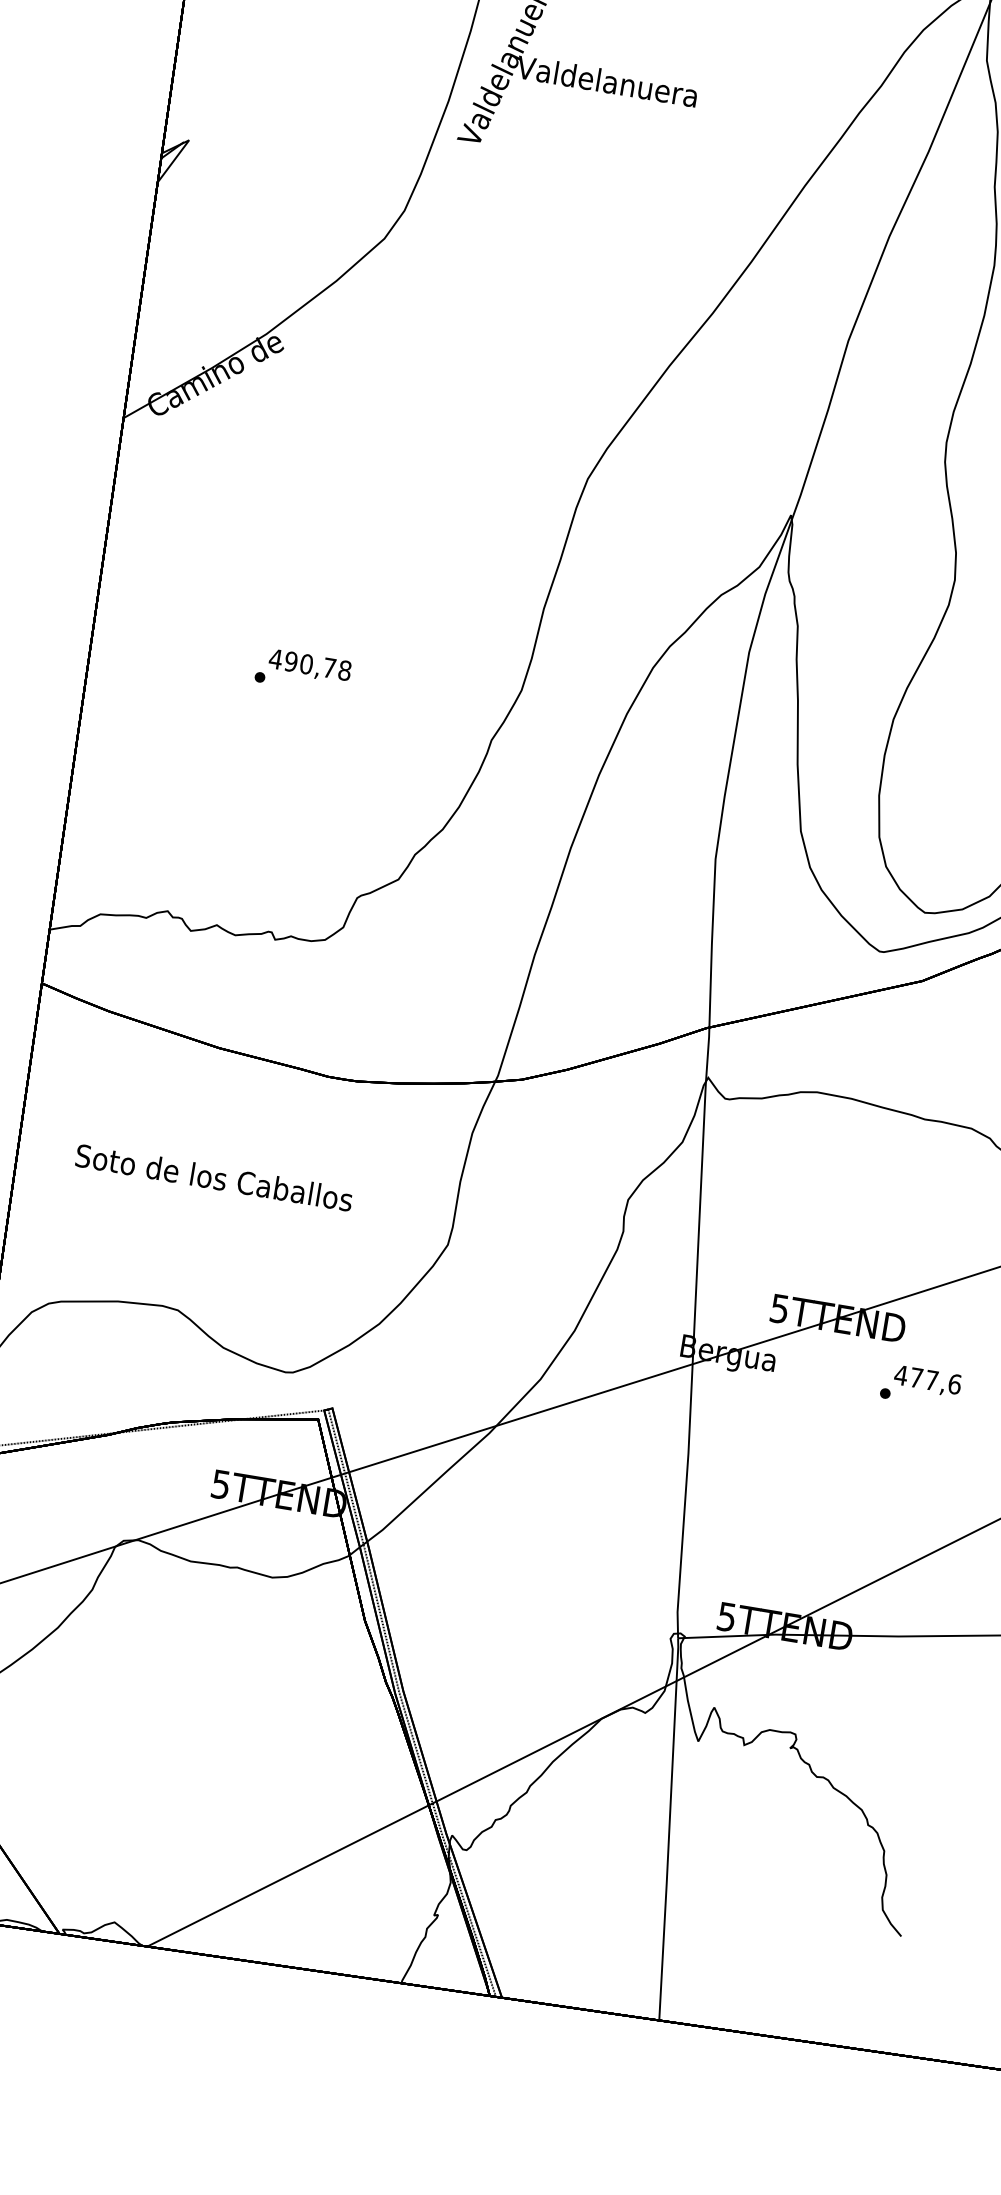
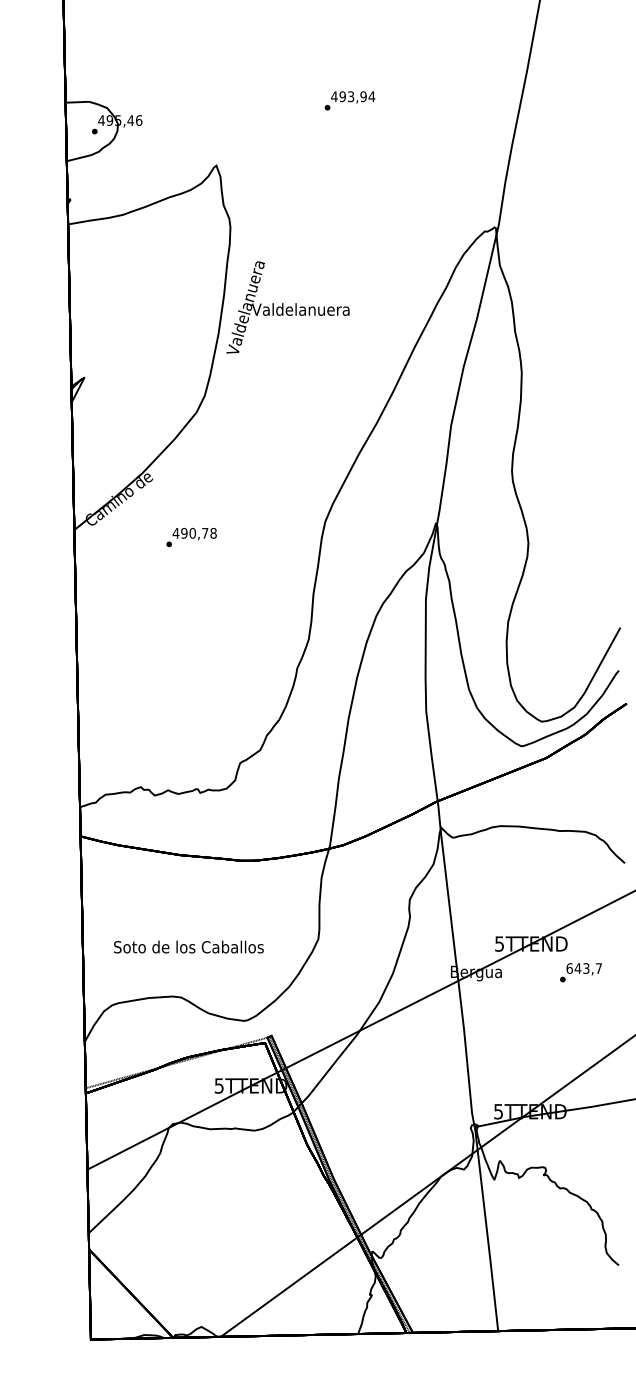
text: (303, 671) -> (191, 537), moved
text: (213, 1176) -> (188, 946), moved
text: (928, 1379) -> (584, 968), 477,6 -> 643,7

